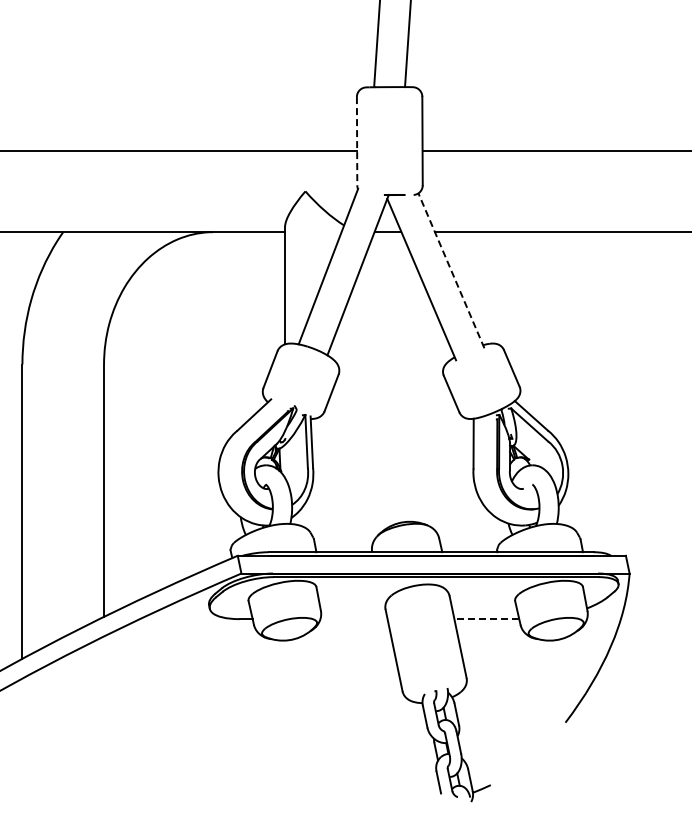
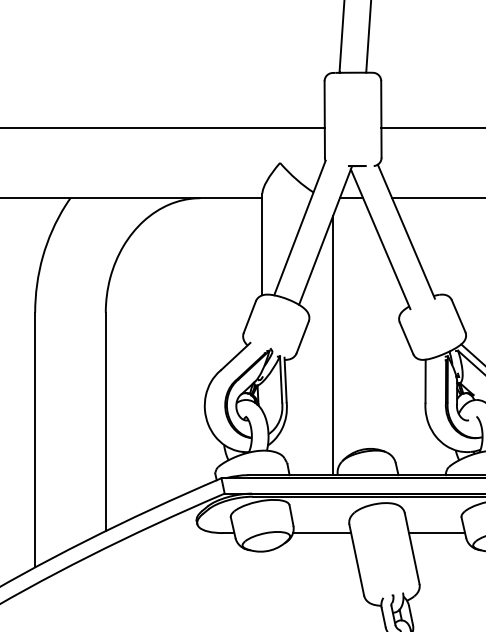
line: (357, 141) -> (325, 119), dashed -> solid
line: (451, 270) -> (406, 231), dashed -> solid
line: (366, 402) -> (332, 345), added
line: (353, 619) -> (321, 533), added
line: (486, 619) -> (436, 533), dashed -> solid

